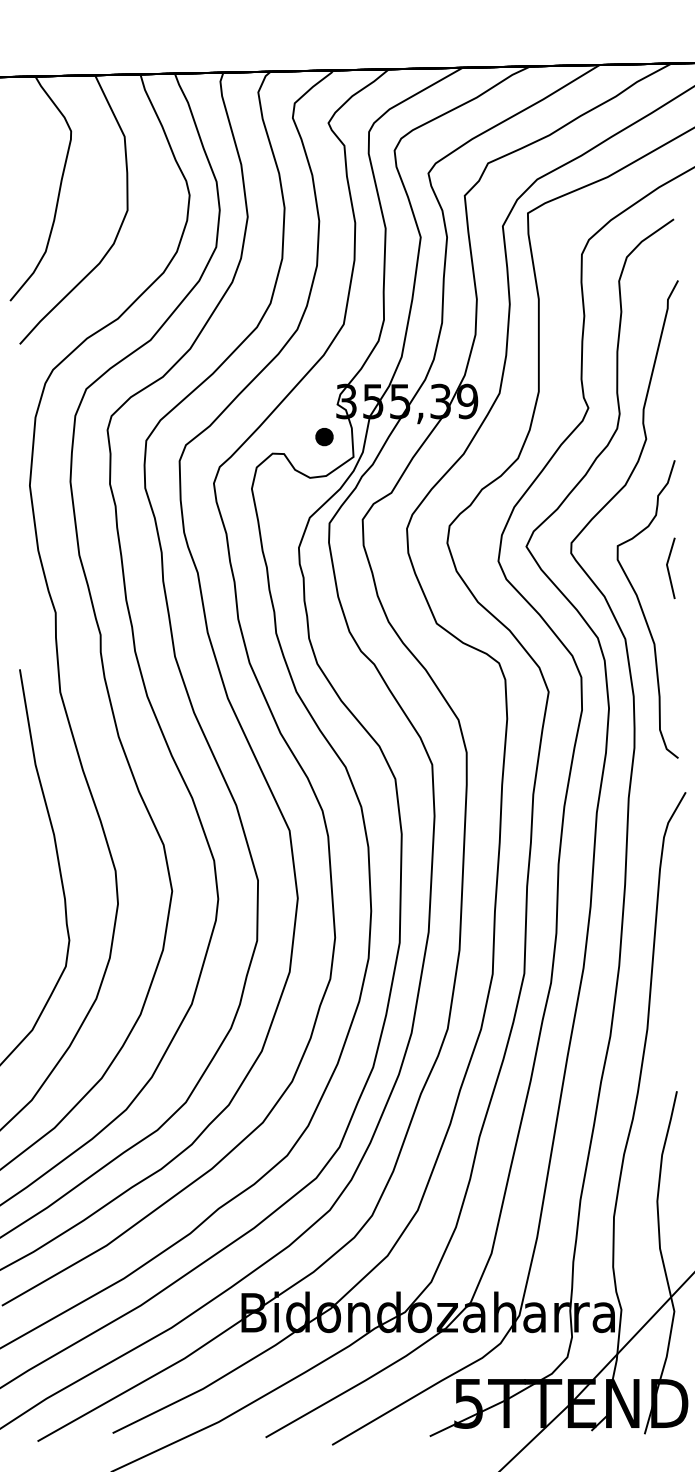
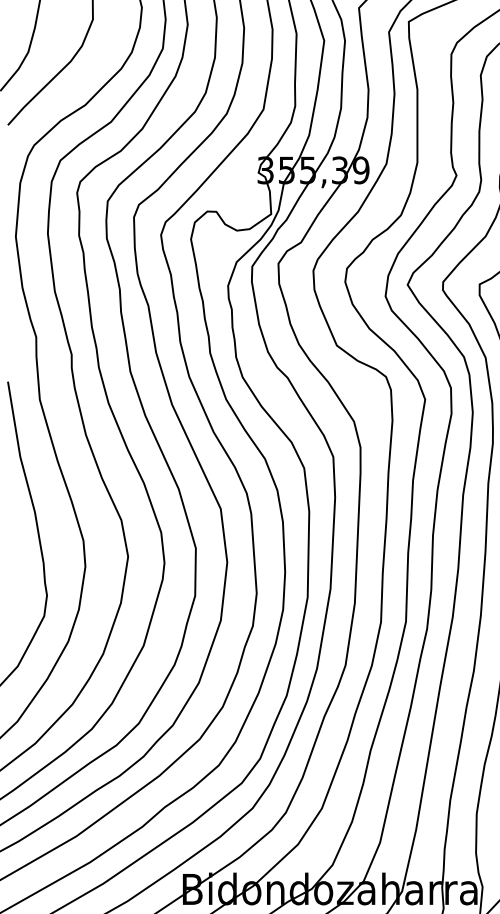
part: (324, 437) -> (248, 198), removed

